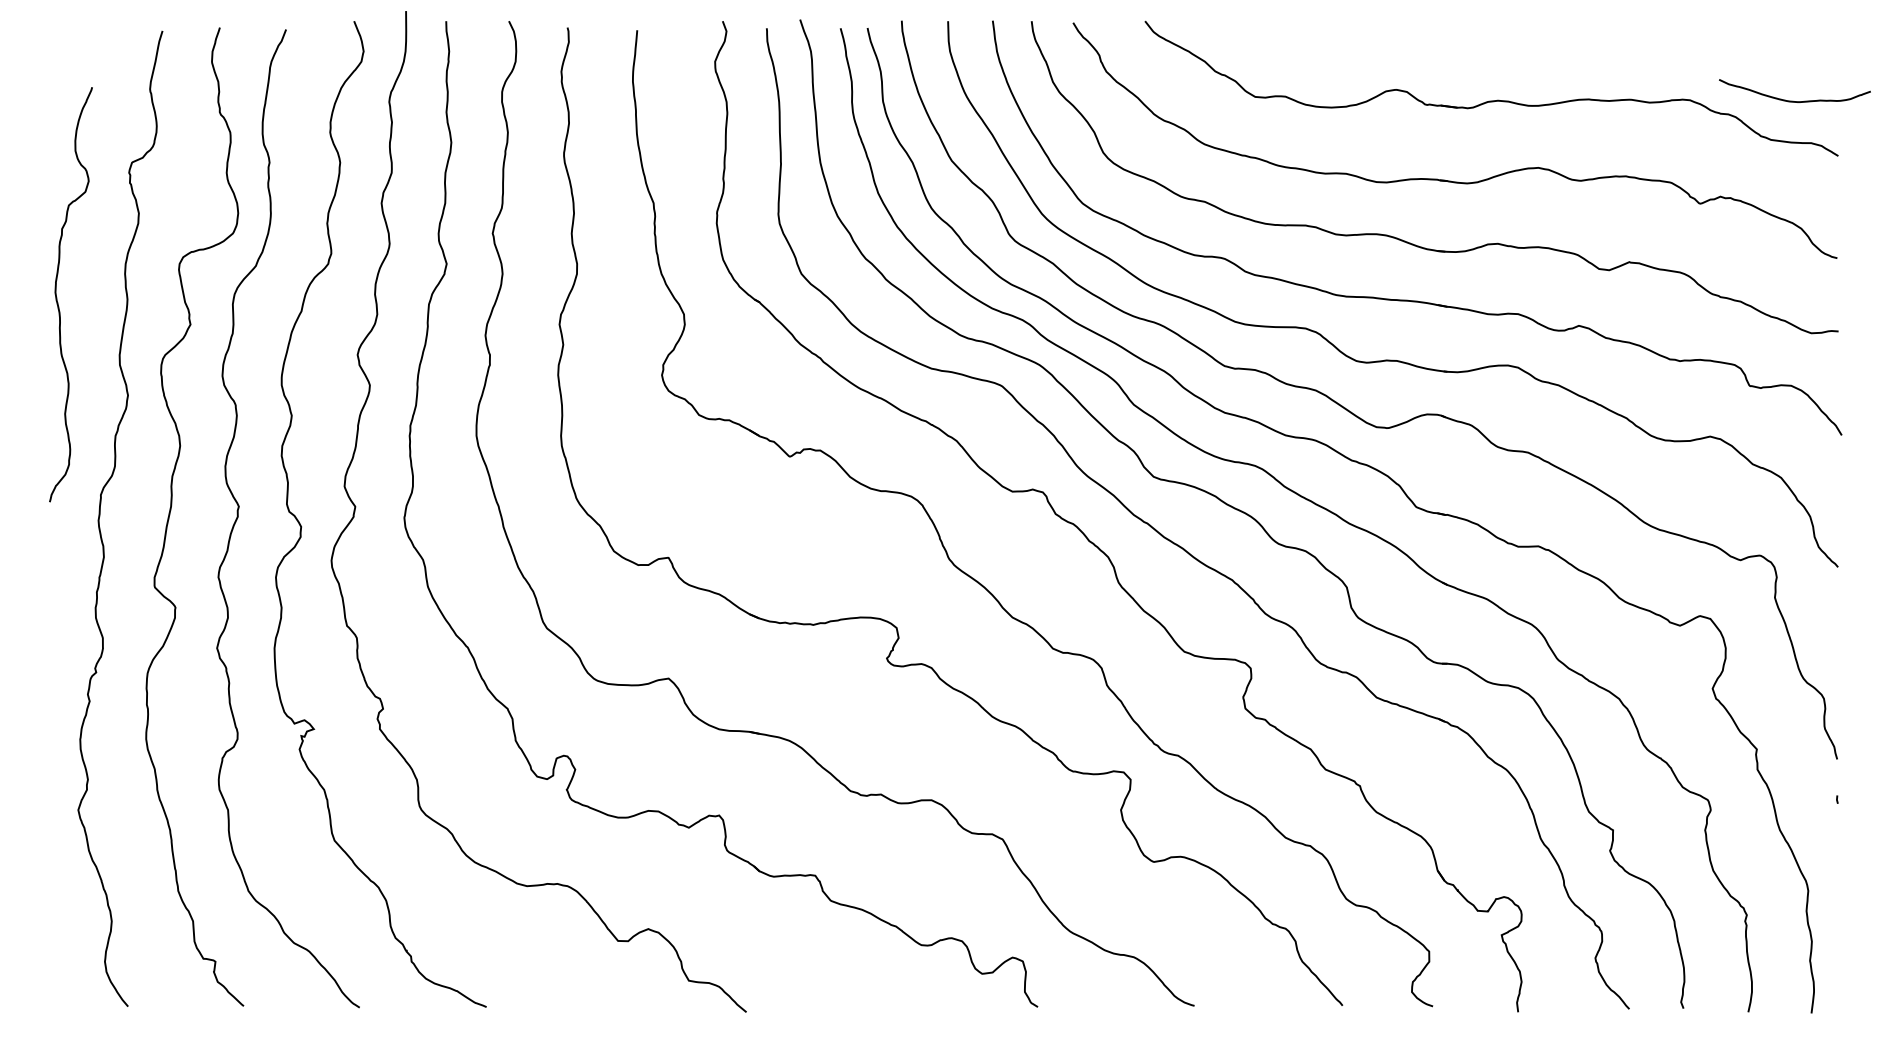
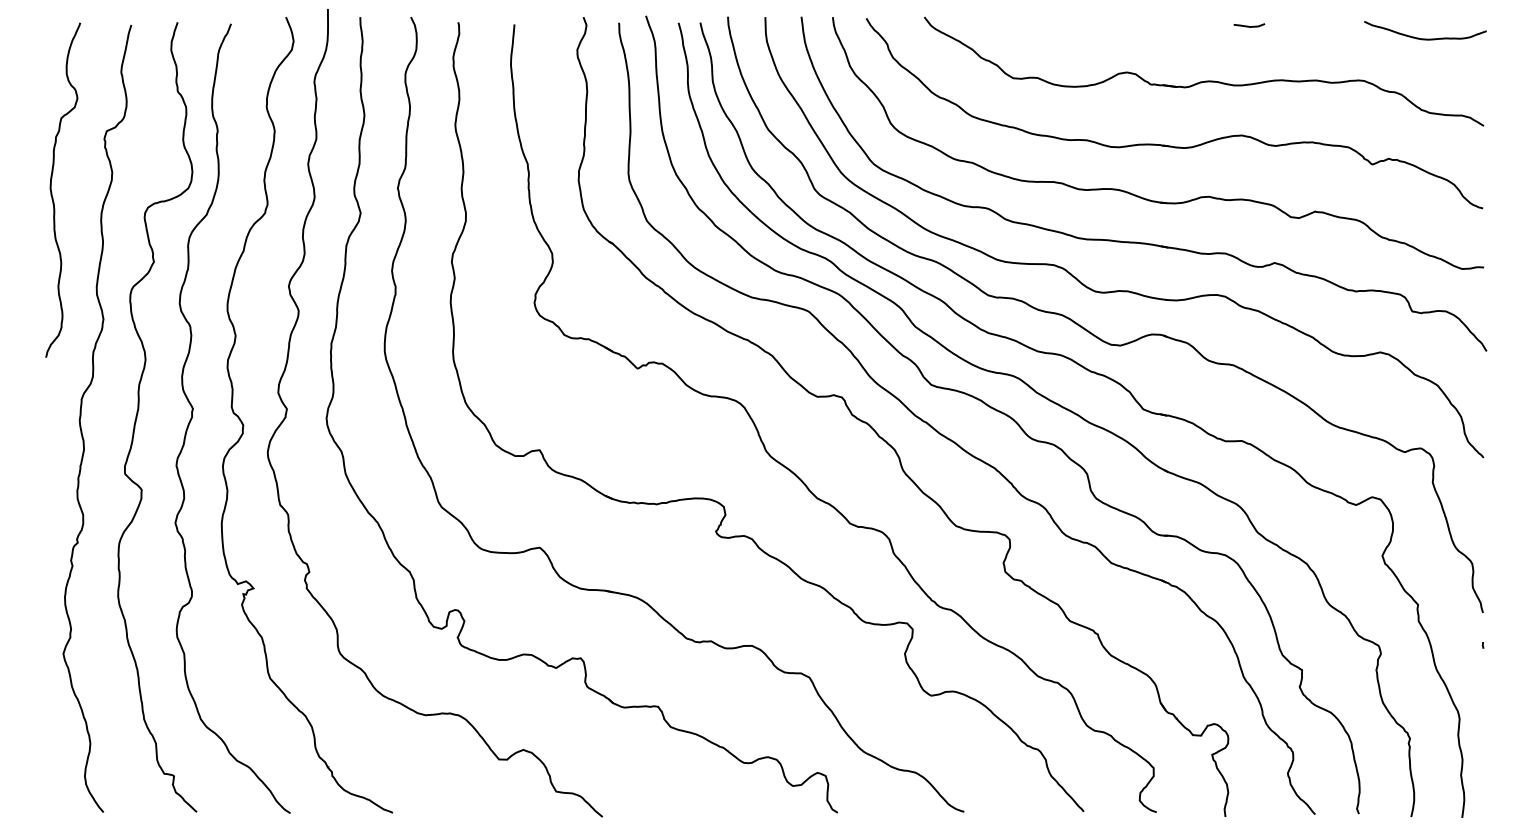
curve: (1547, 32) -> (1249, 26), added
curve: (1793, 100) -> (1424, 38), moved
curve: (57, 297) -> (52, 192), moved

